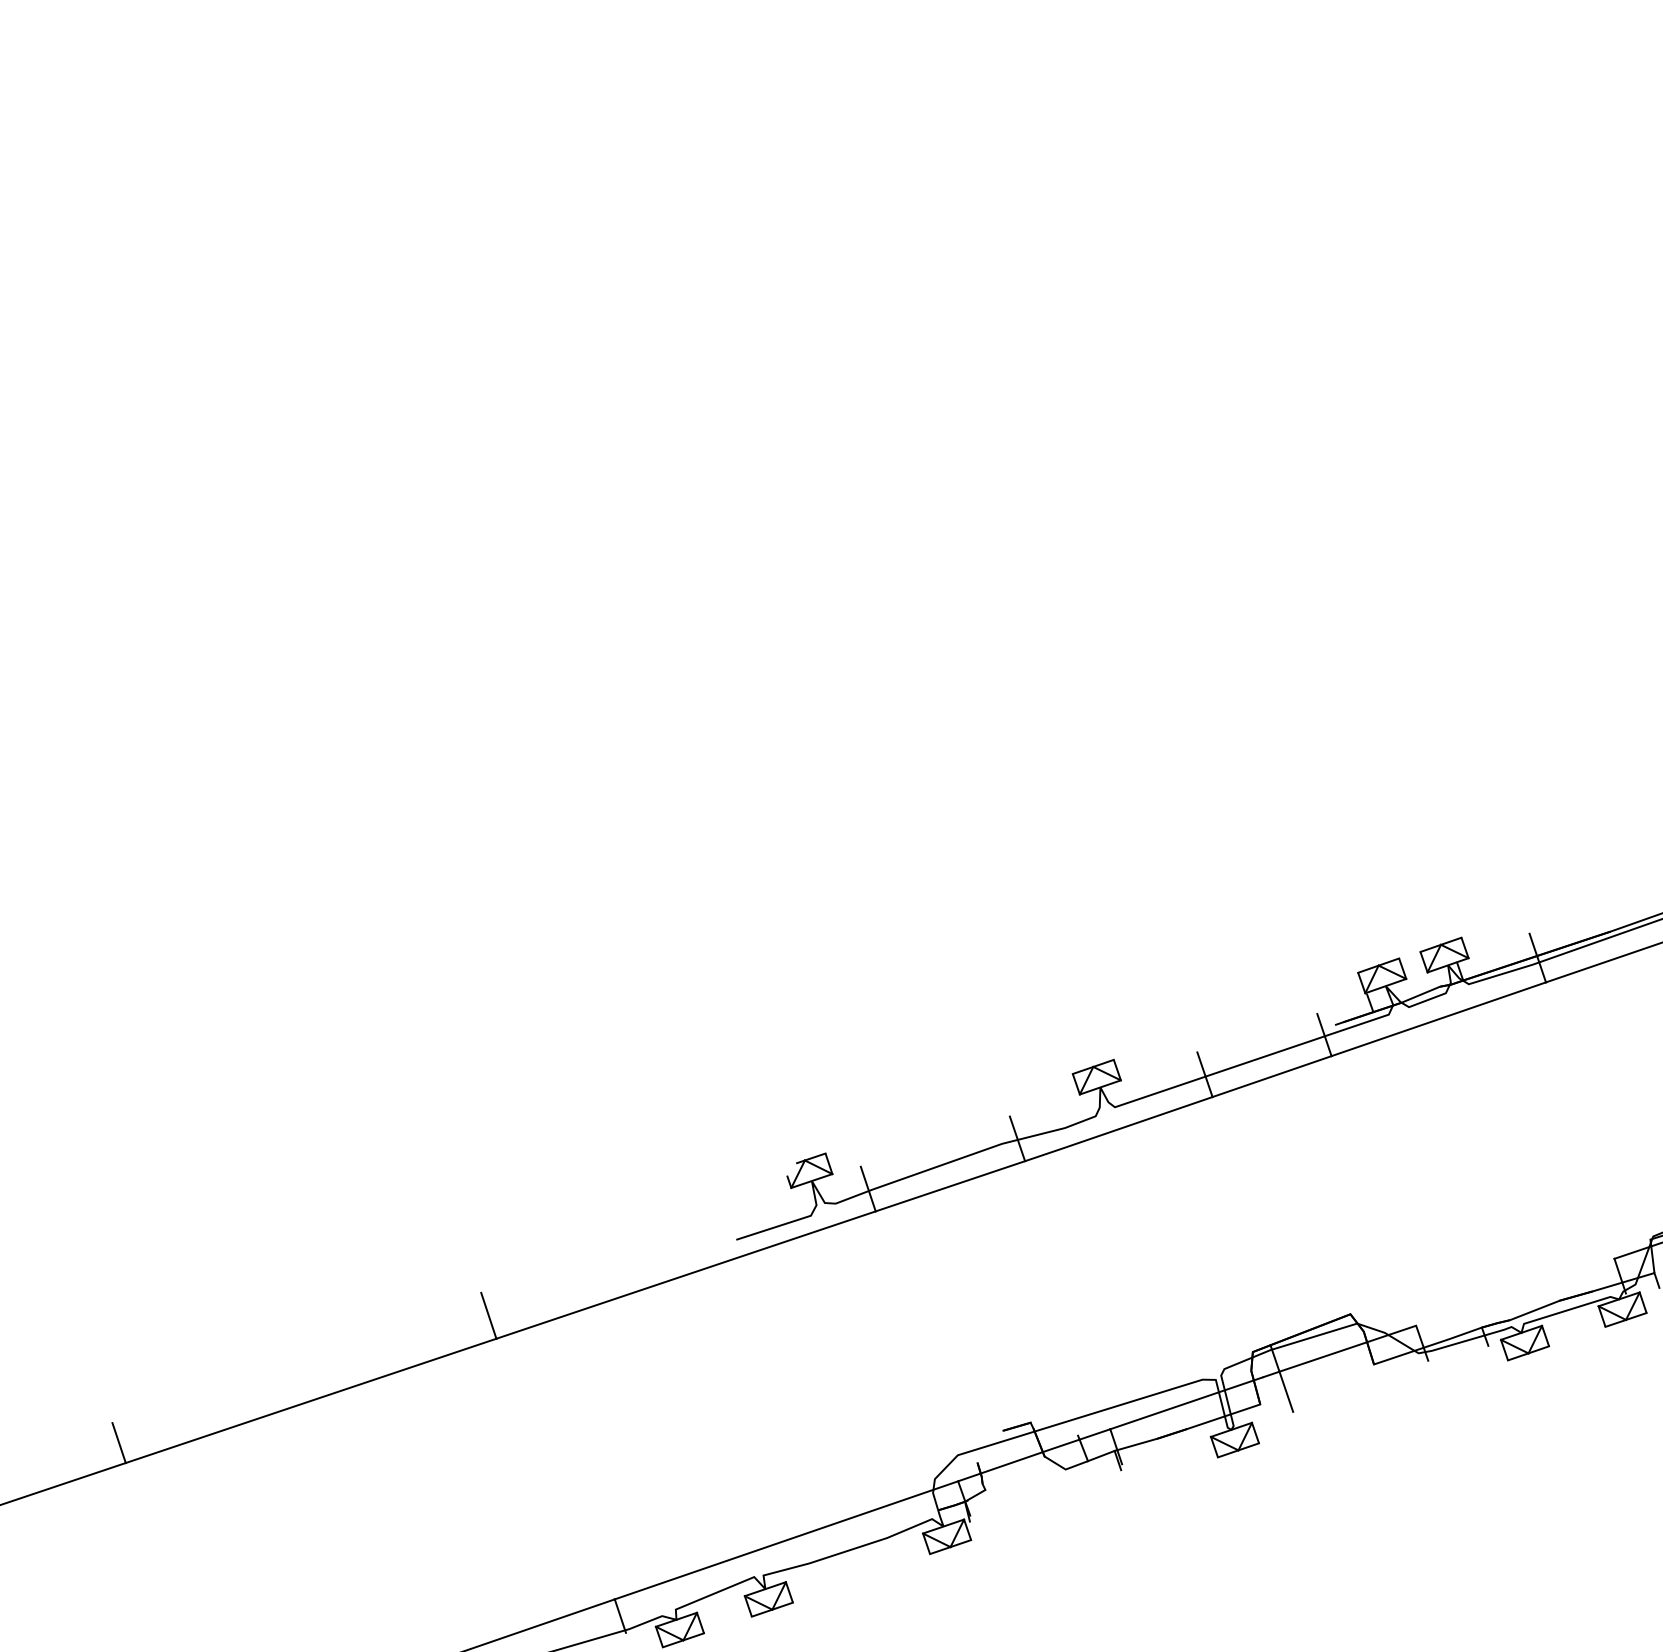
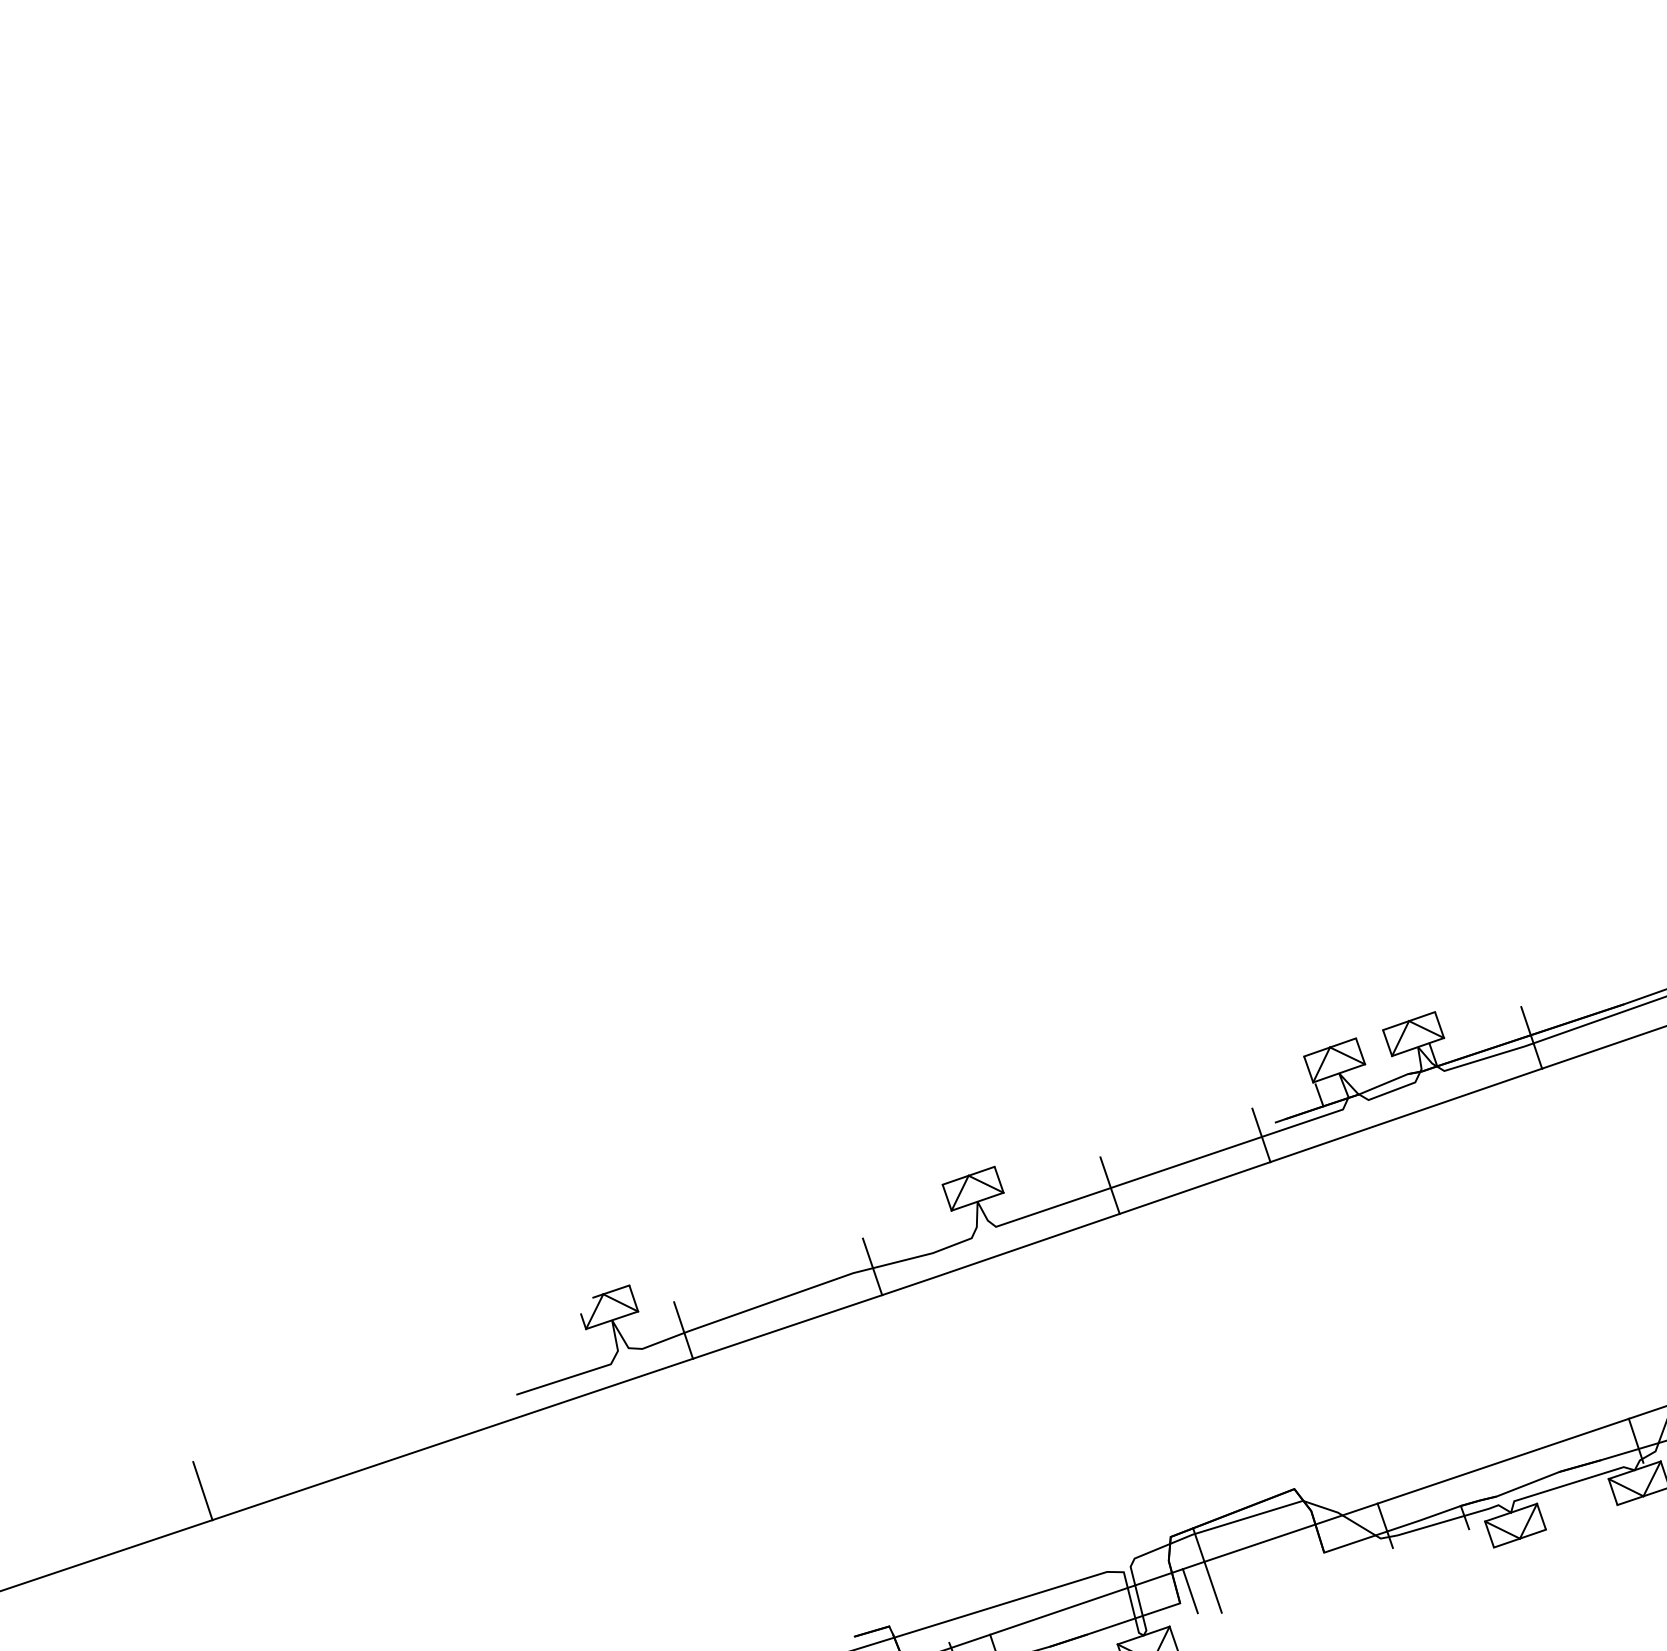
line: (1515, 1291) -> (1503, 1460), added
line: (1268, 1394) -> (1190, 1590), added

